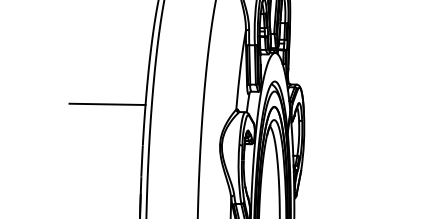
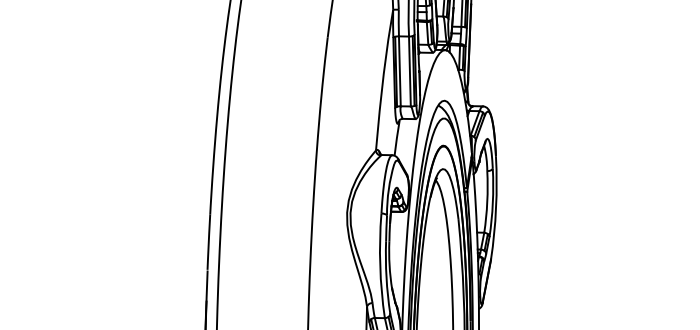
line: (107, 104) -> (147, 141), removed

